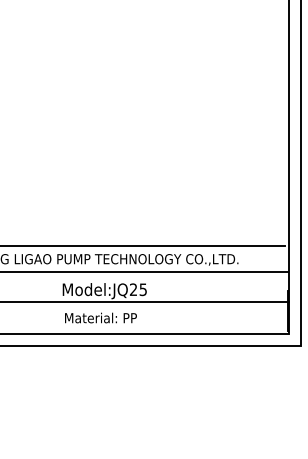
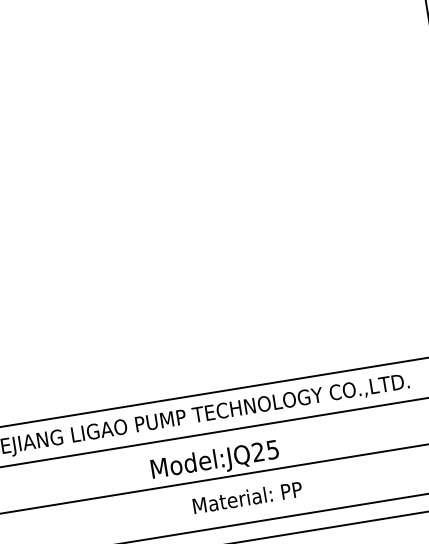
text: (100, 317) -> (246, 496), moved

